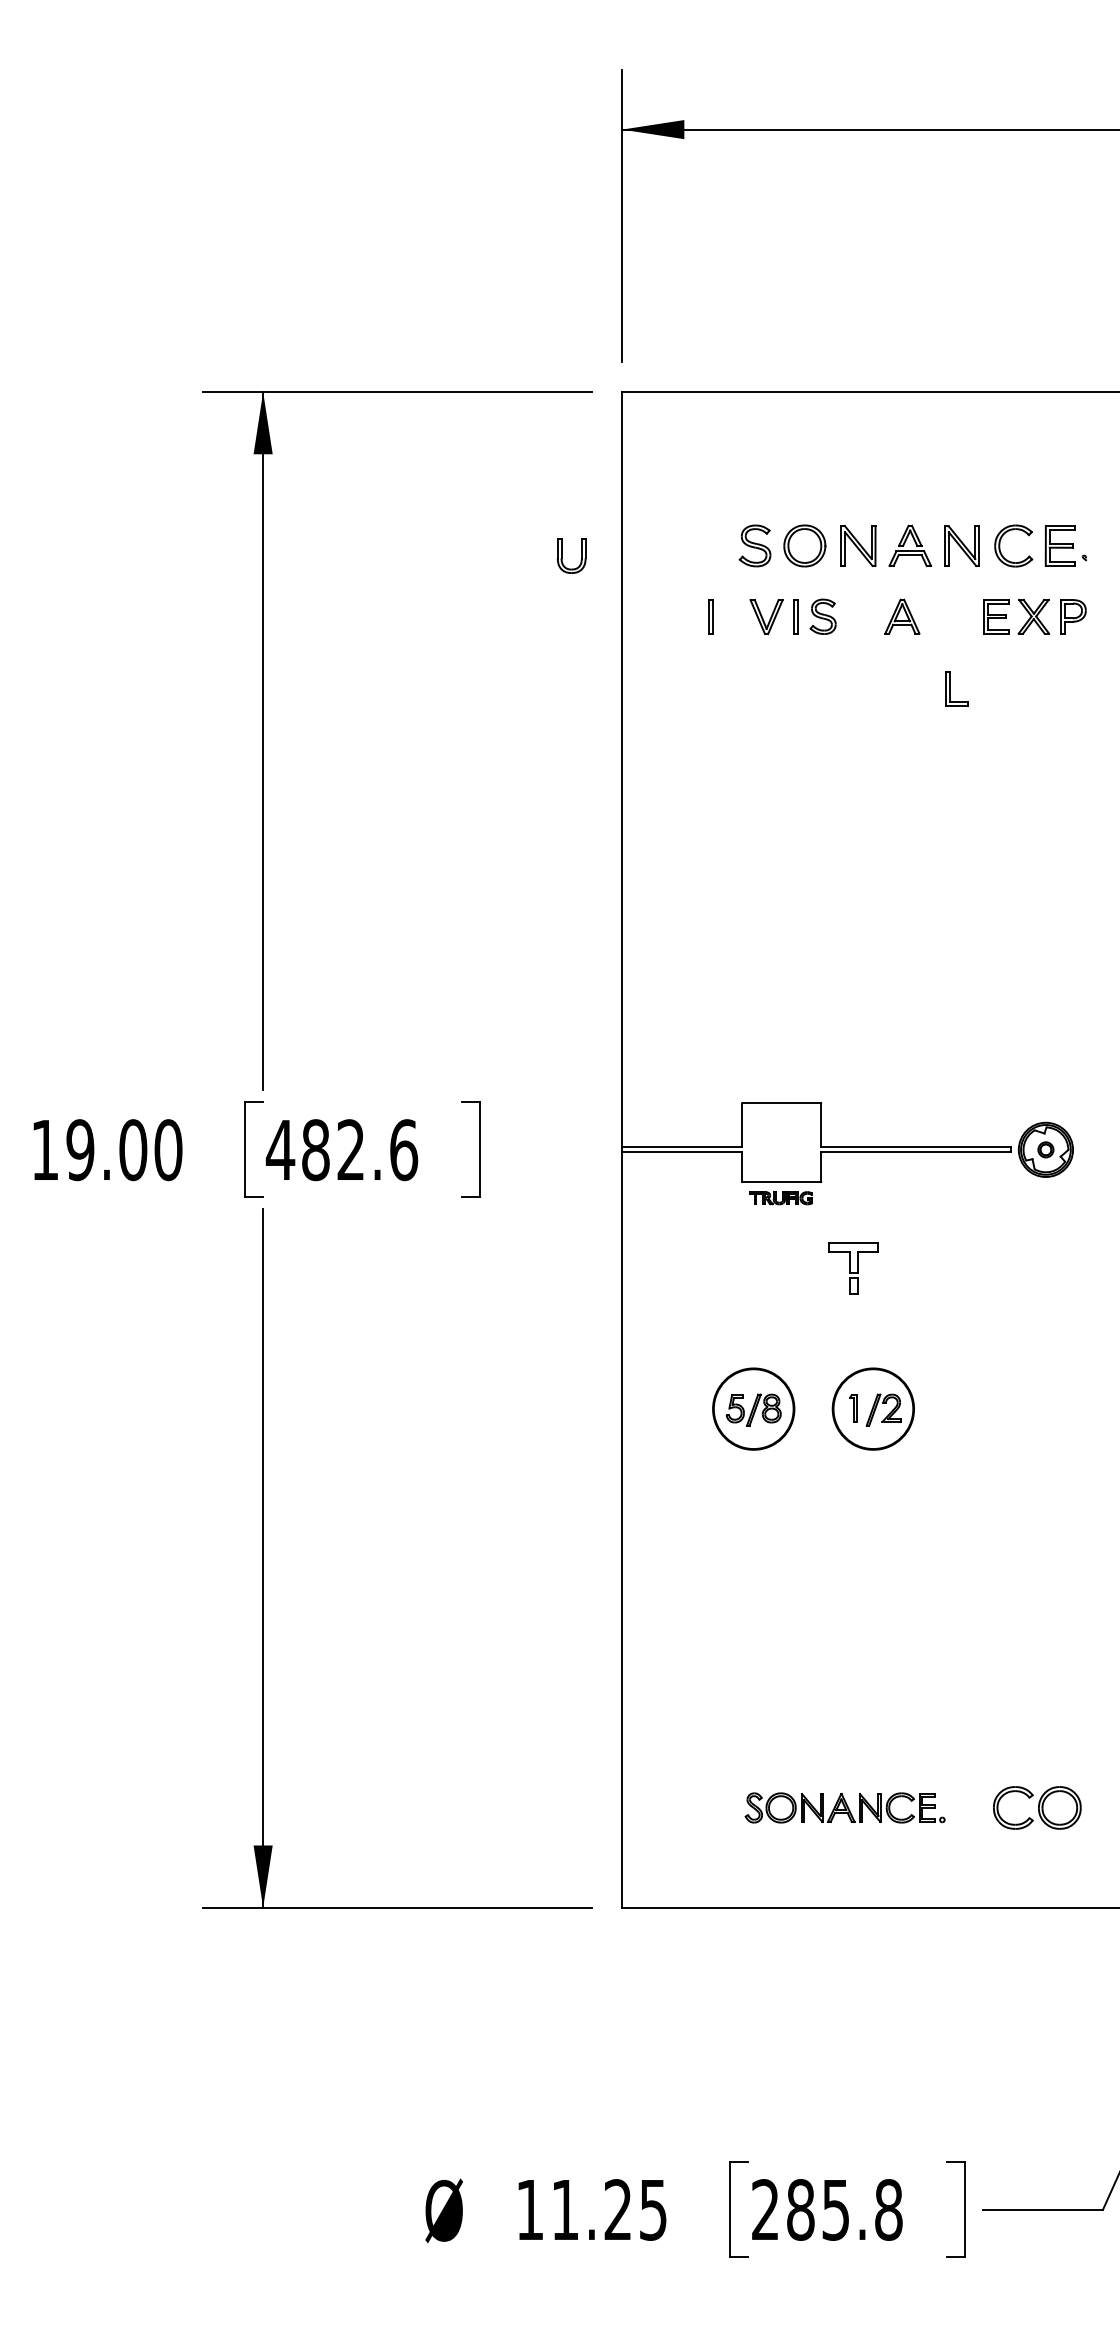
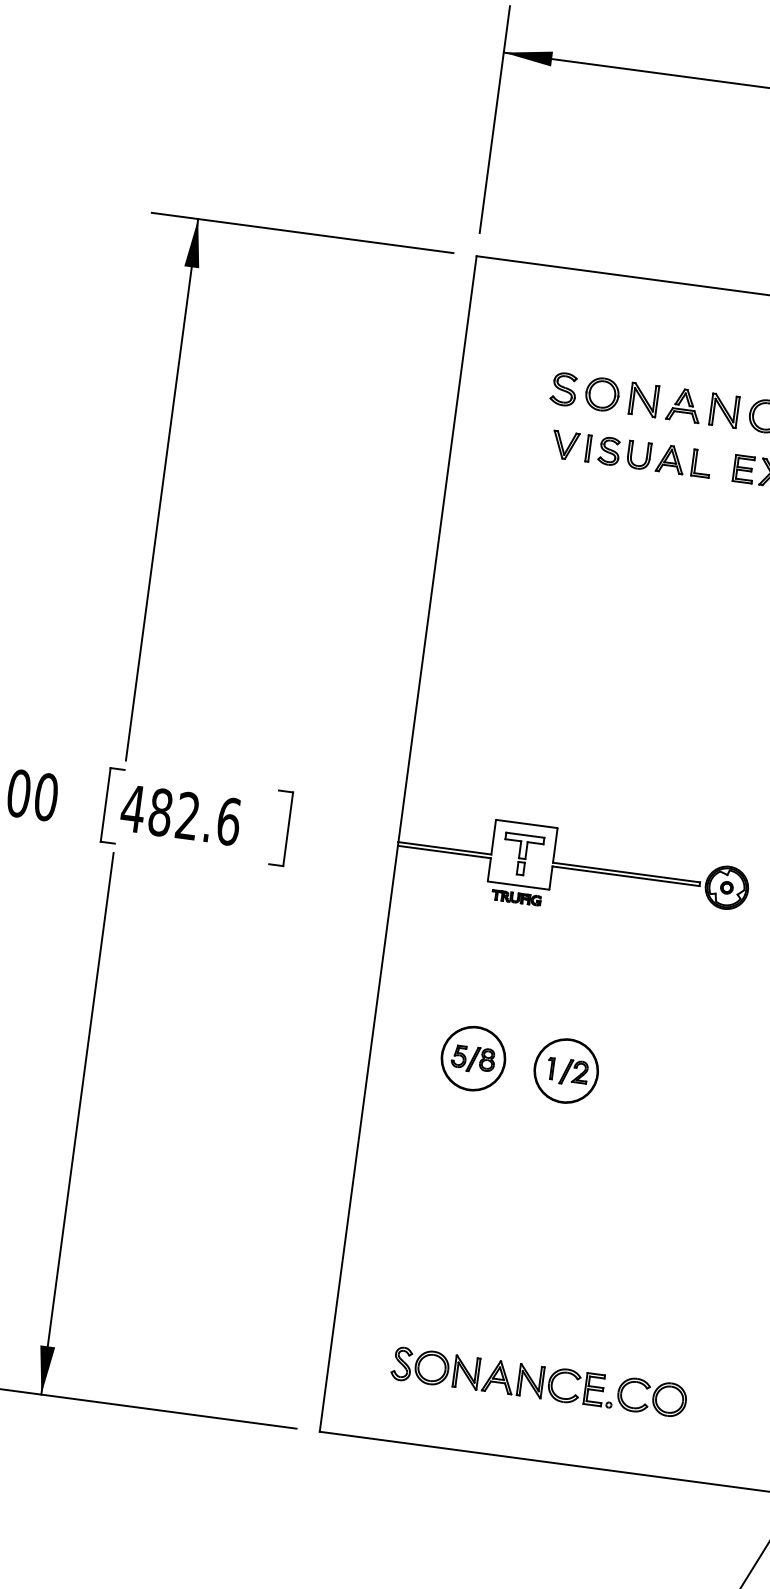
part: (562, 555) -> (632, 454), moved
part: (710, 616) -> (521, 439), removed
part: (956, 688) -> (701, 463), moved
part: (853, 1268) -> (522, 854), moved
part: (845, 1807) -> (503, 1377), size x1.43

